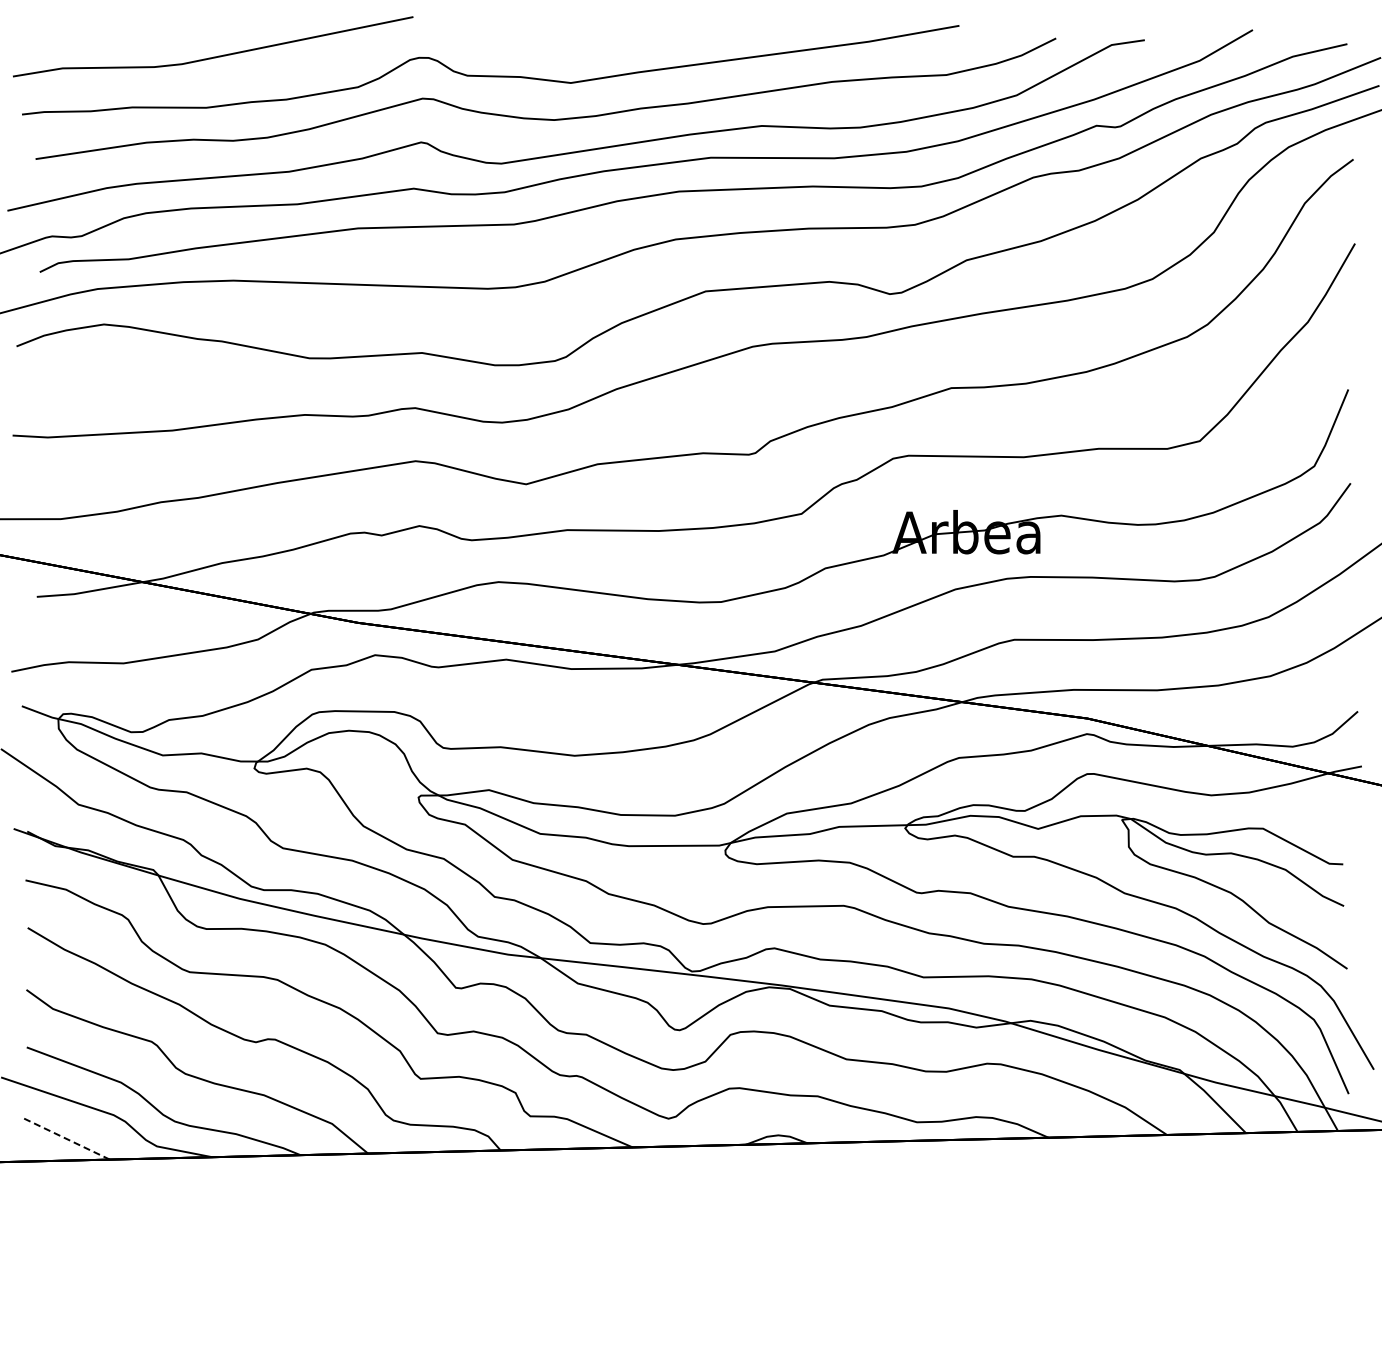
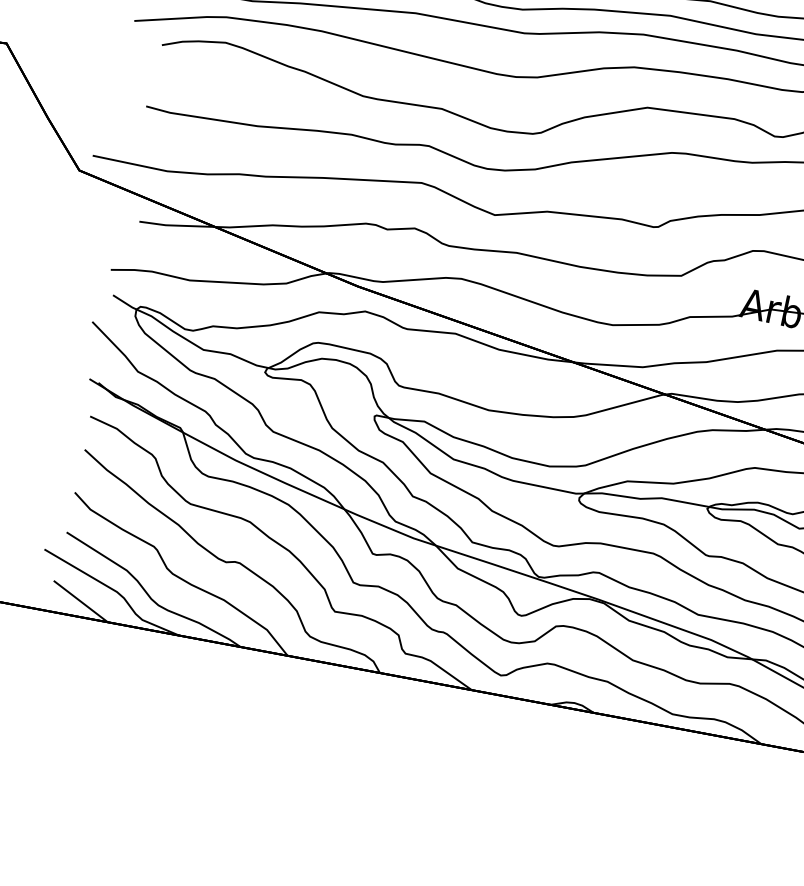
line: (66, 1139) -> (80, 601), dashed -> solid

